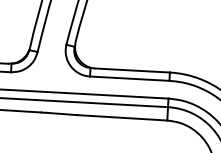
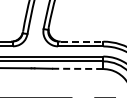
line: (133, 70) -> (82, 41), solid -> dashed
line: (122, 117) -> (77, 68), solid -> dashed

